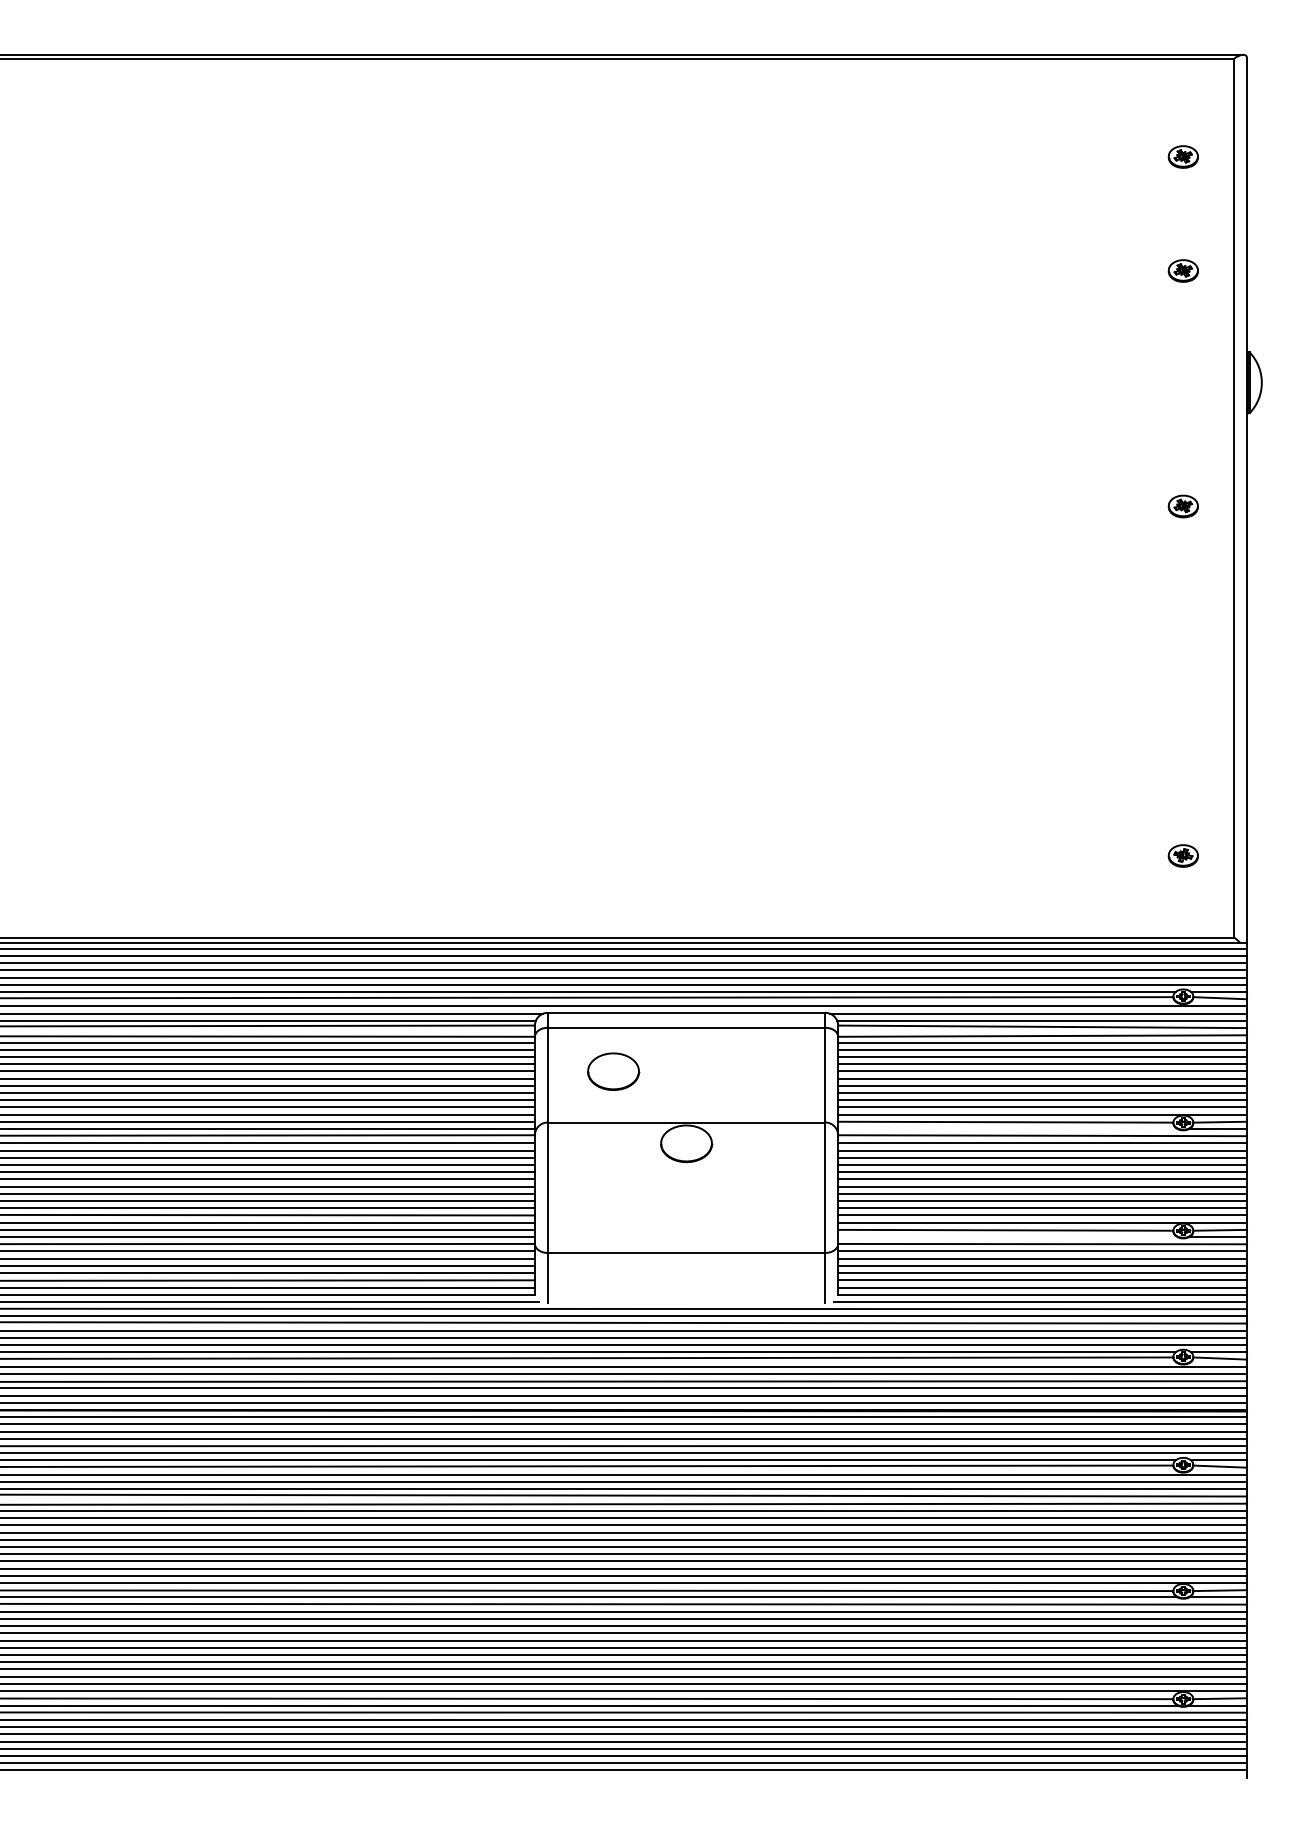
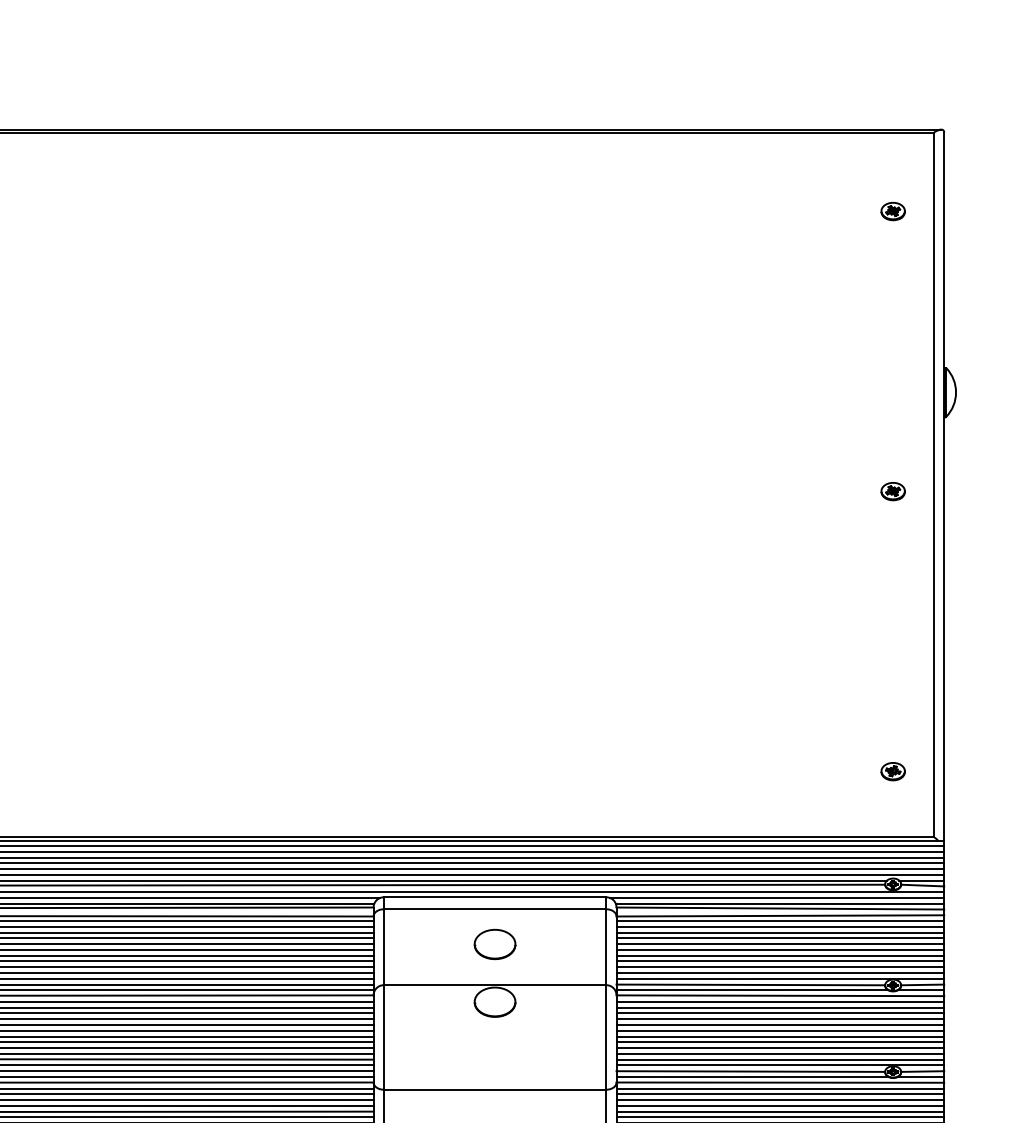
part: (1182, 270) -> (892, 302), removed
part: (613, 1071) -> (495, 944), moved
line: (1007, 1128) -> (752, 989), added
line: (1007, 1237) -> (752, 1077), added

